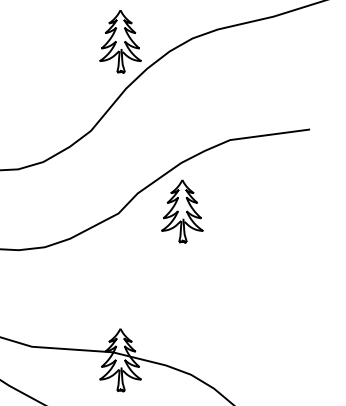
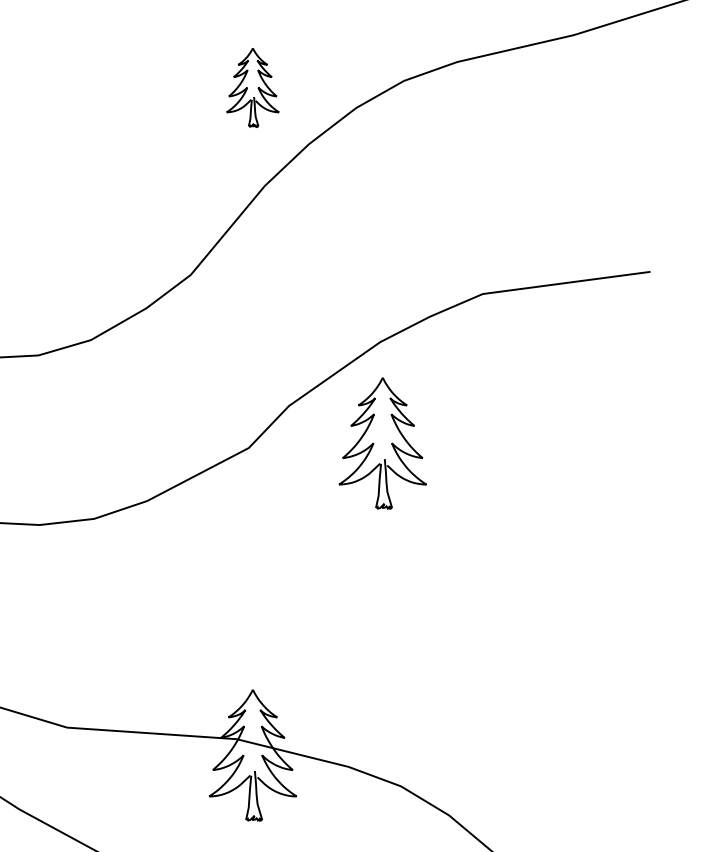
part: (120, 41) -> (252, 87), size x0.6

